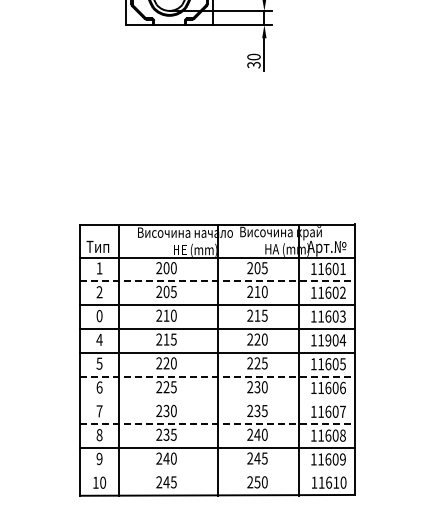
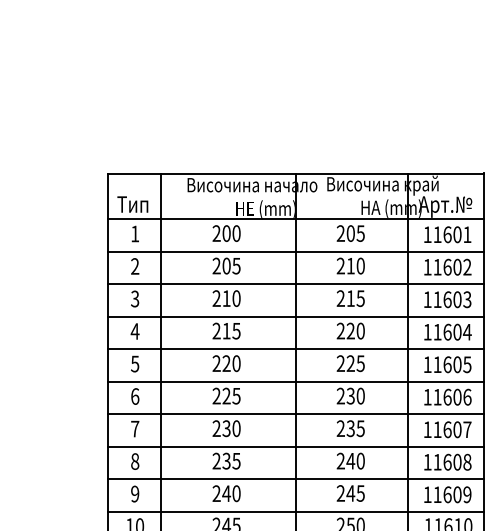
line: (217, 281) -> (296, 251), dashed -> solid
text: (99, 316) -> (135, 299), 0 -> 3
text: (328, 340) -> (447, 332), 11904 -> 11604
line: (217, 376) -> (296, 381), dashed -> solid
line: (217, 400) -> (296, 414), added
line: (217, 424) -> (296, 447), dashed -> solid
line: (217, 471) -> (296, 511), added

